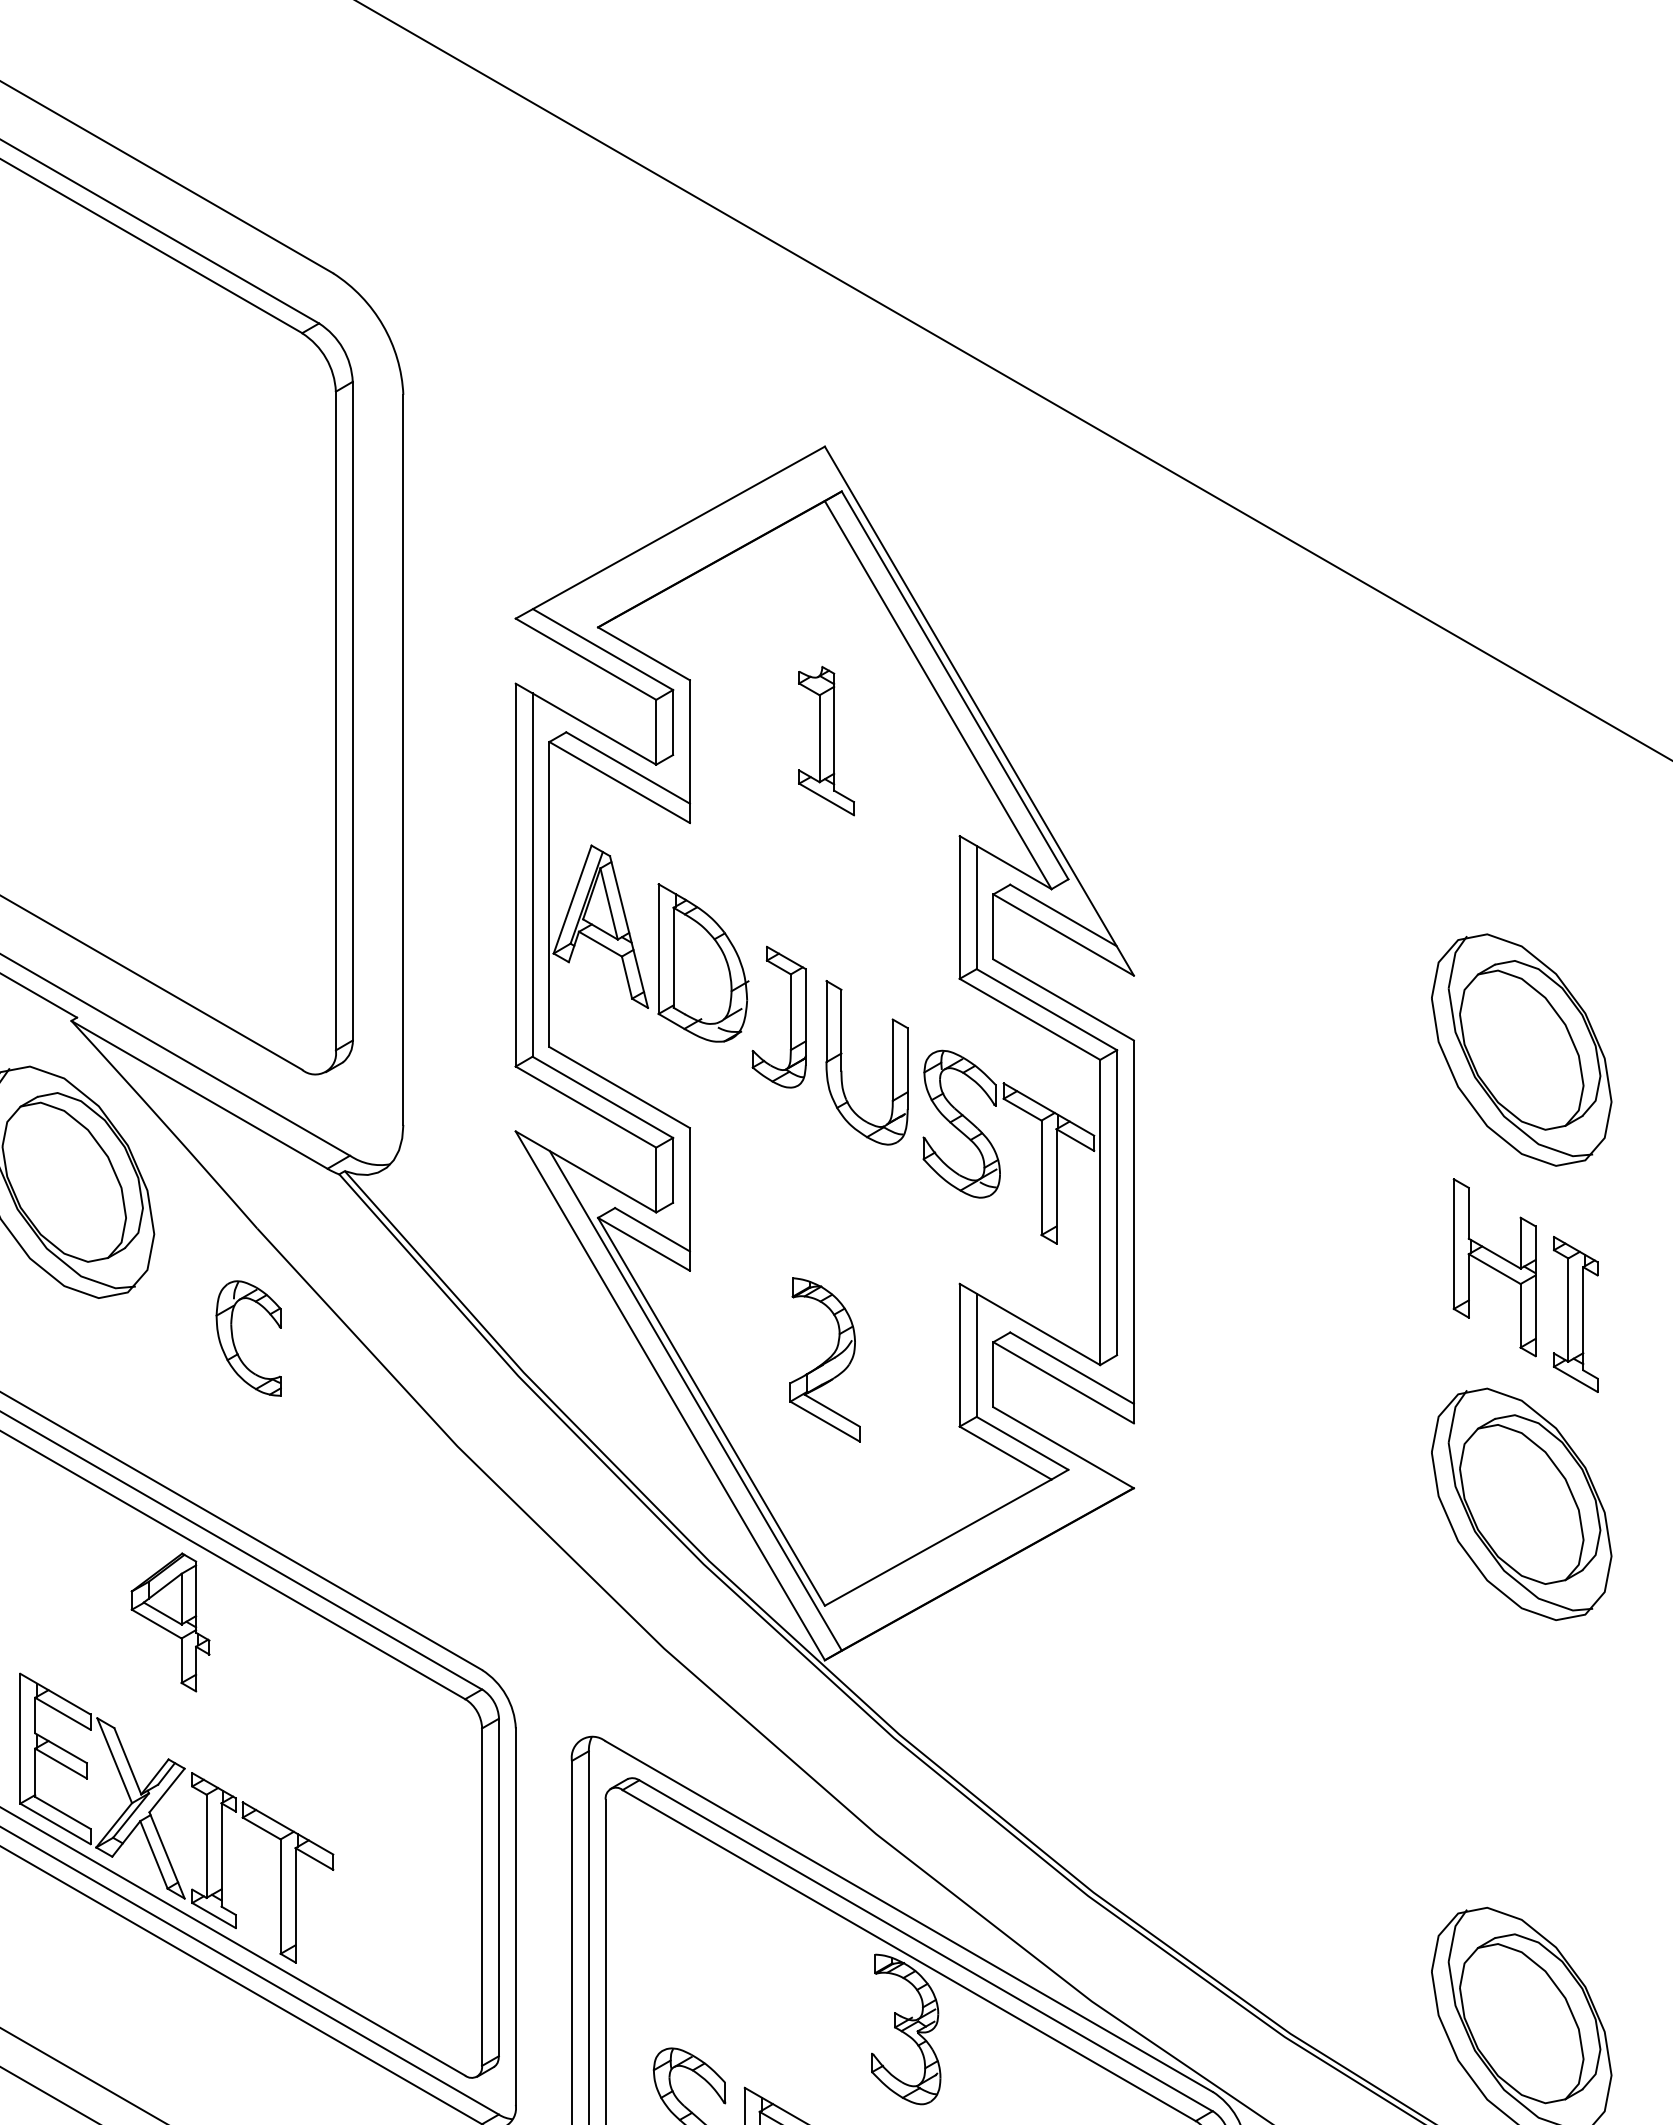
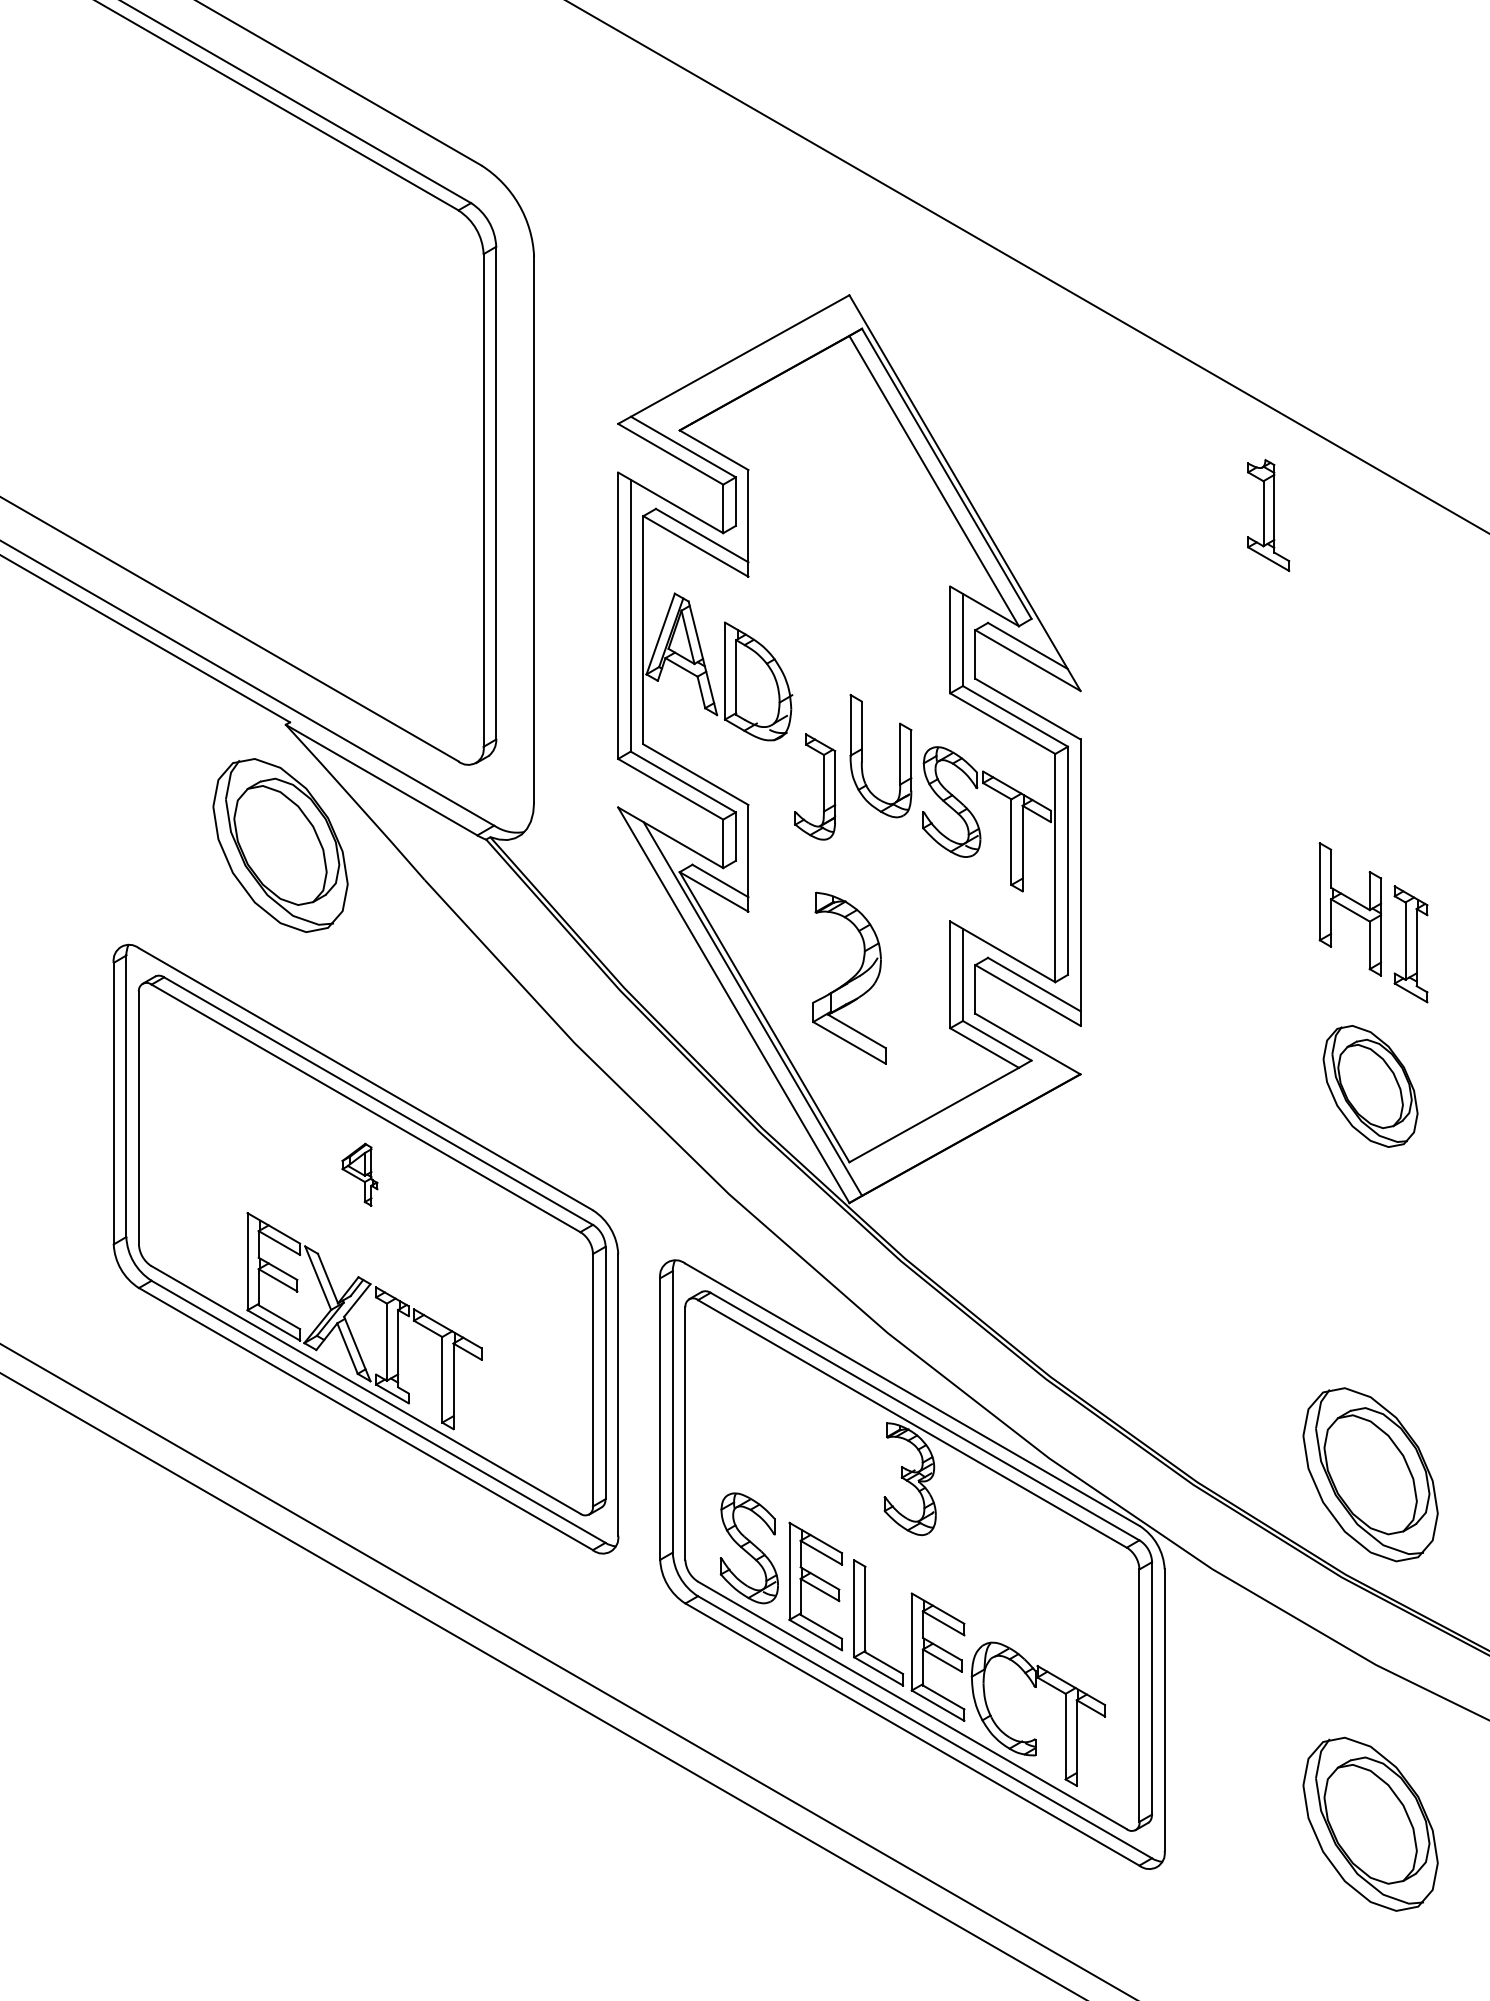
part: (826, 741) -> (1268, 515), moved
part: (790, 1016) -> (823, 786), moved
part: (1521, 1049) -> (1370, 746), removed
part: (235, 1344) -> (408, 966), removed
part: (825, 1360) -> (849, 978), size x1.4
part: (1521, 1504) -> (1370, 1086), size x0.7
part: (169, 1622) -> (359, 1174), size x0.6

